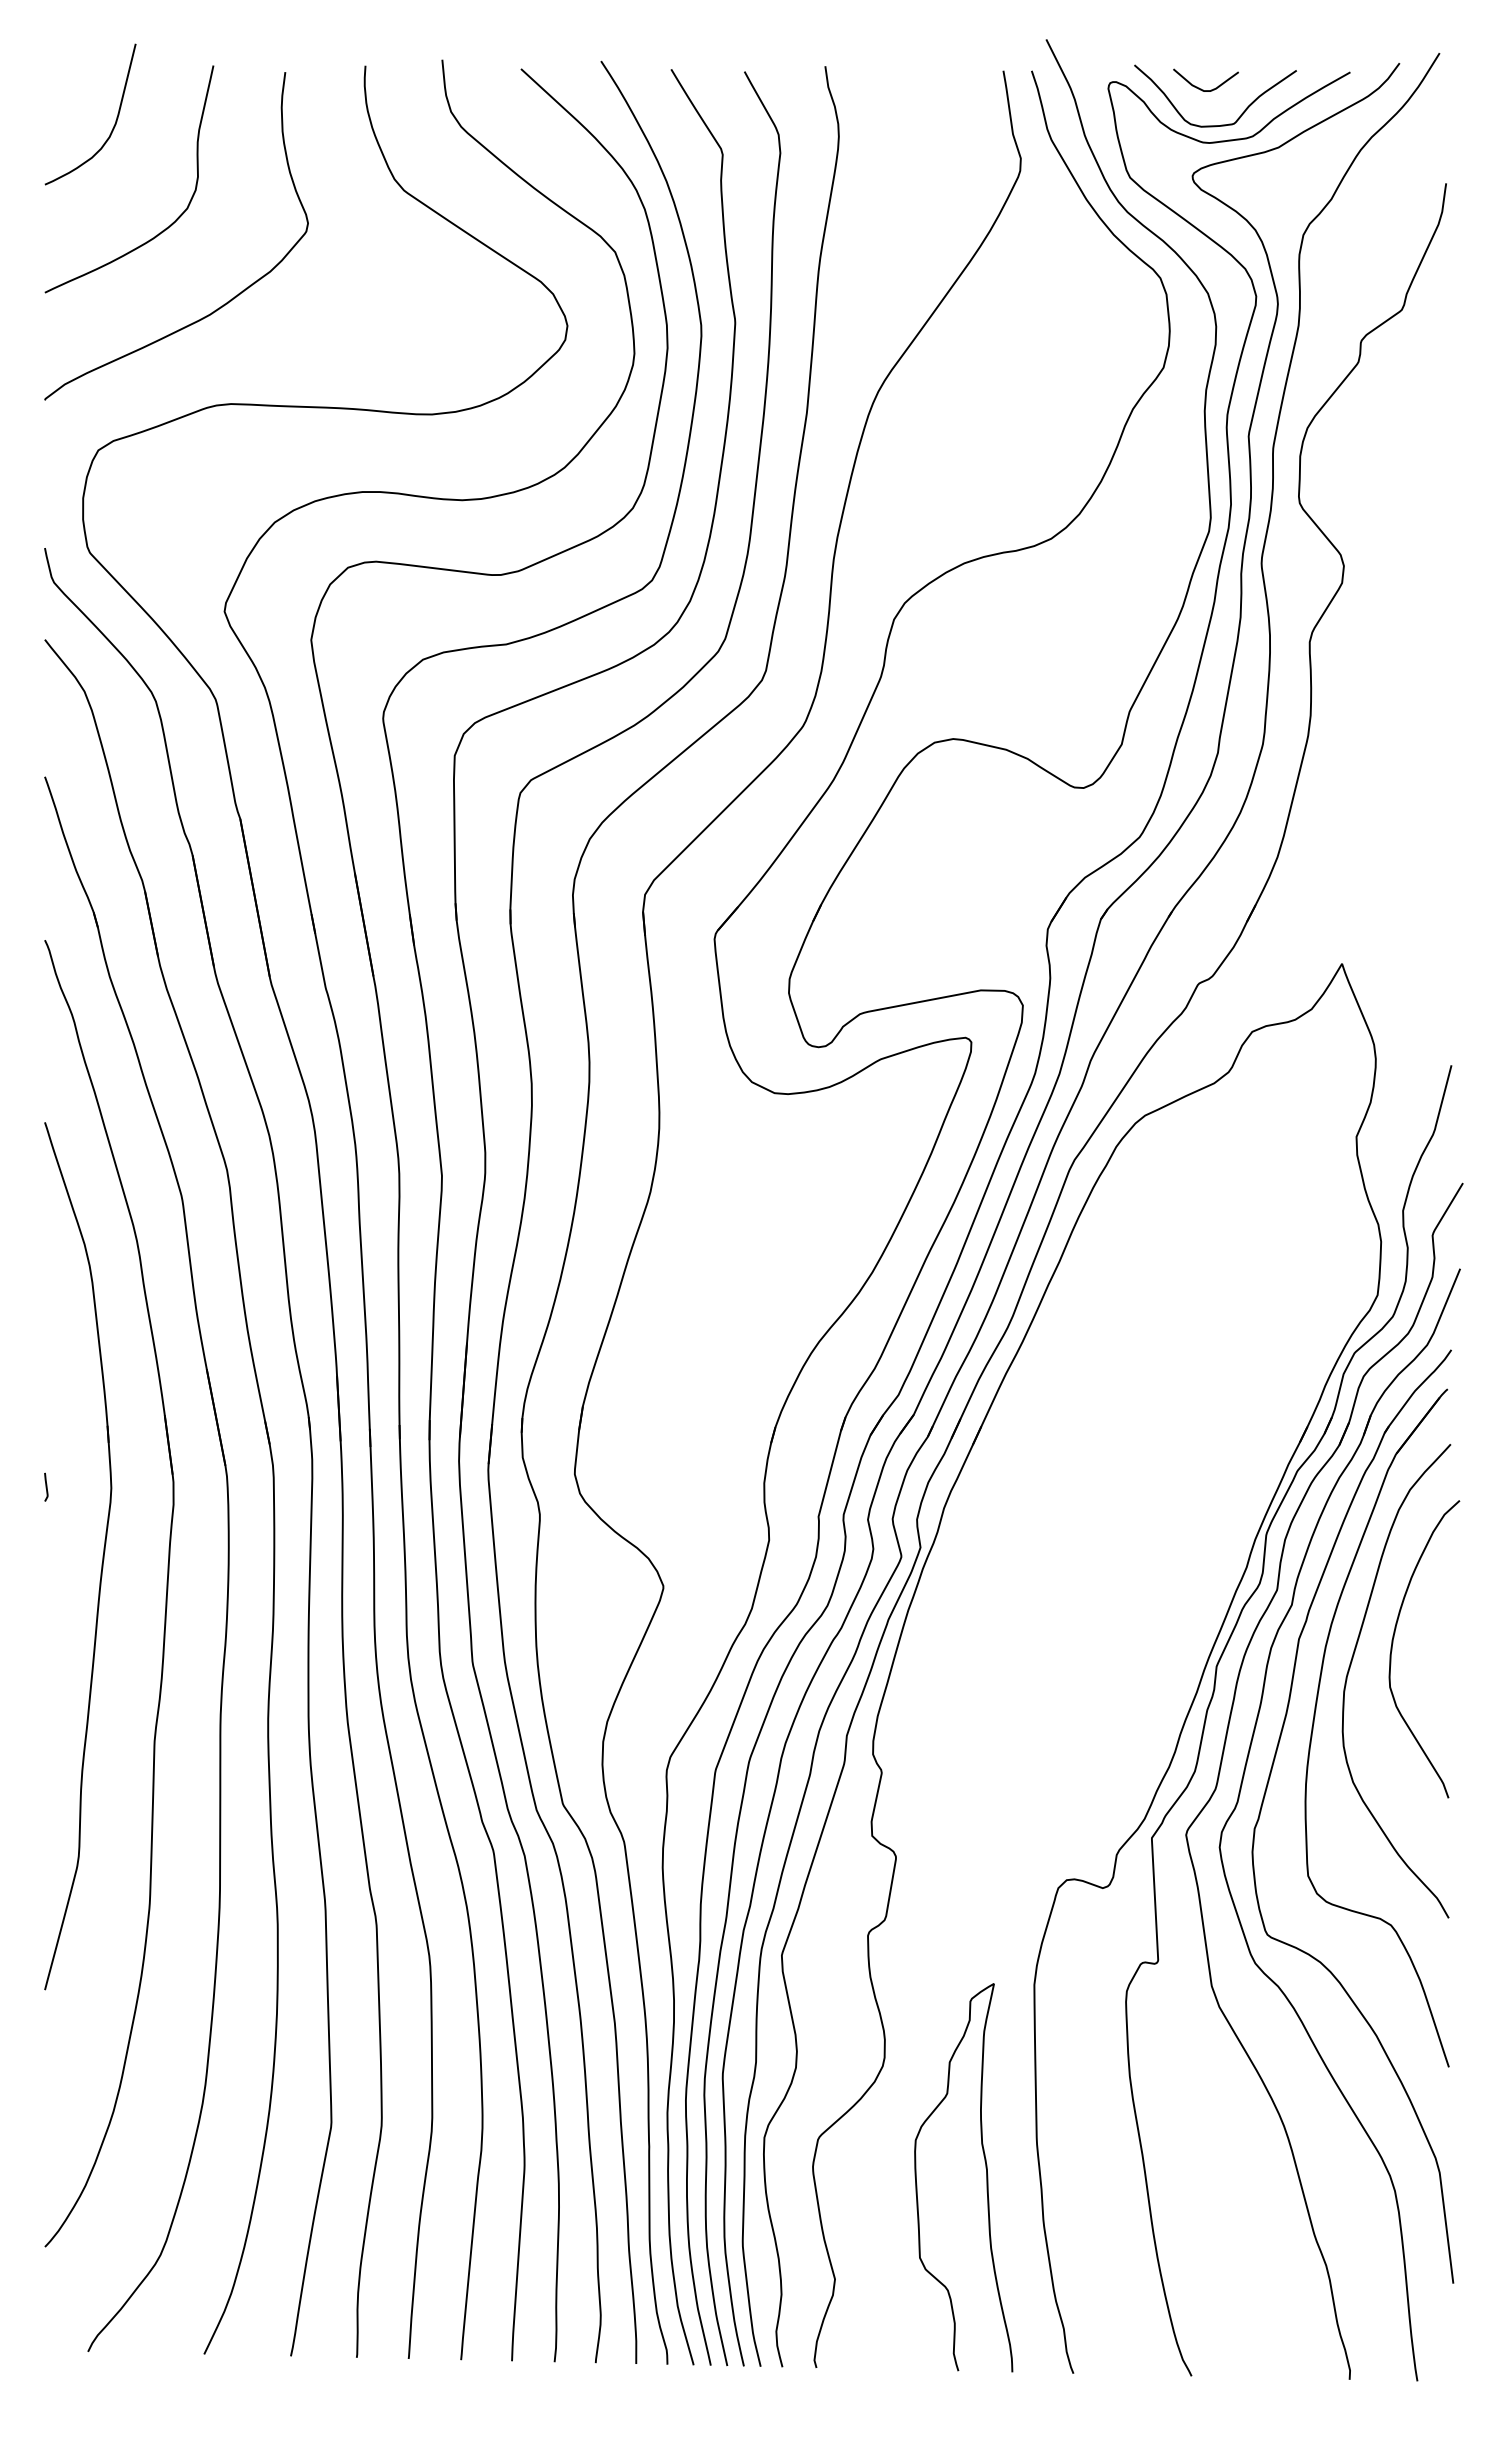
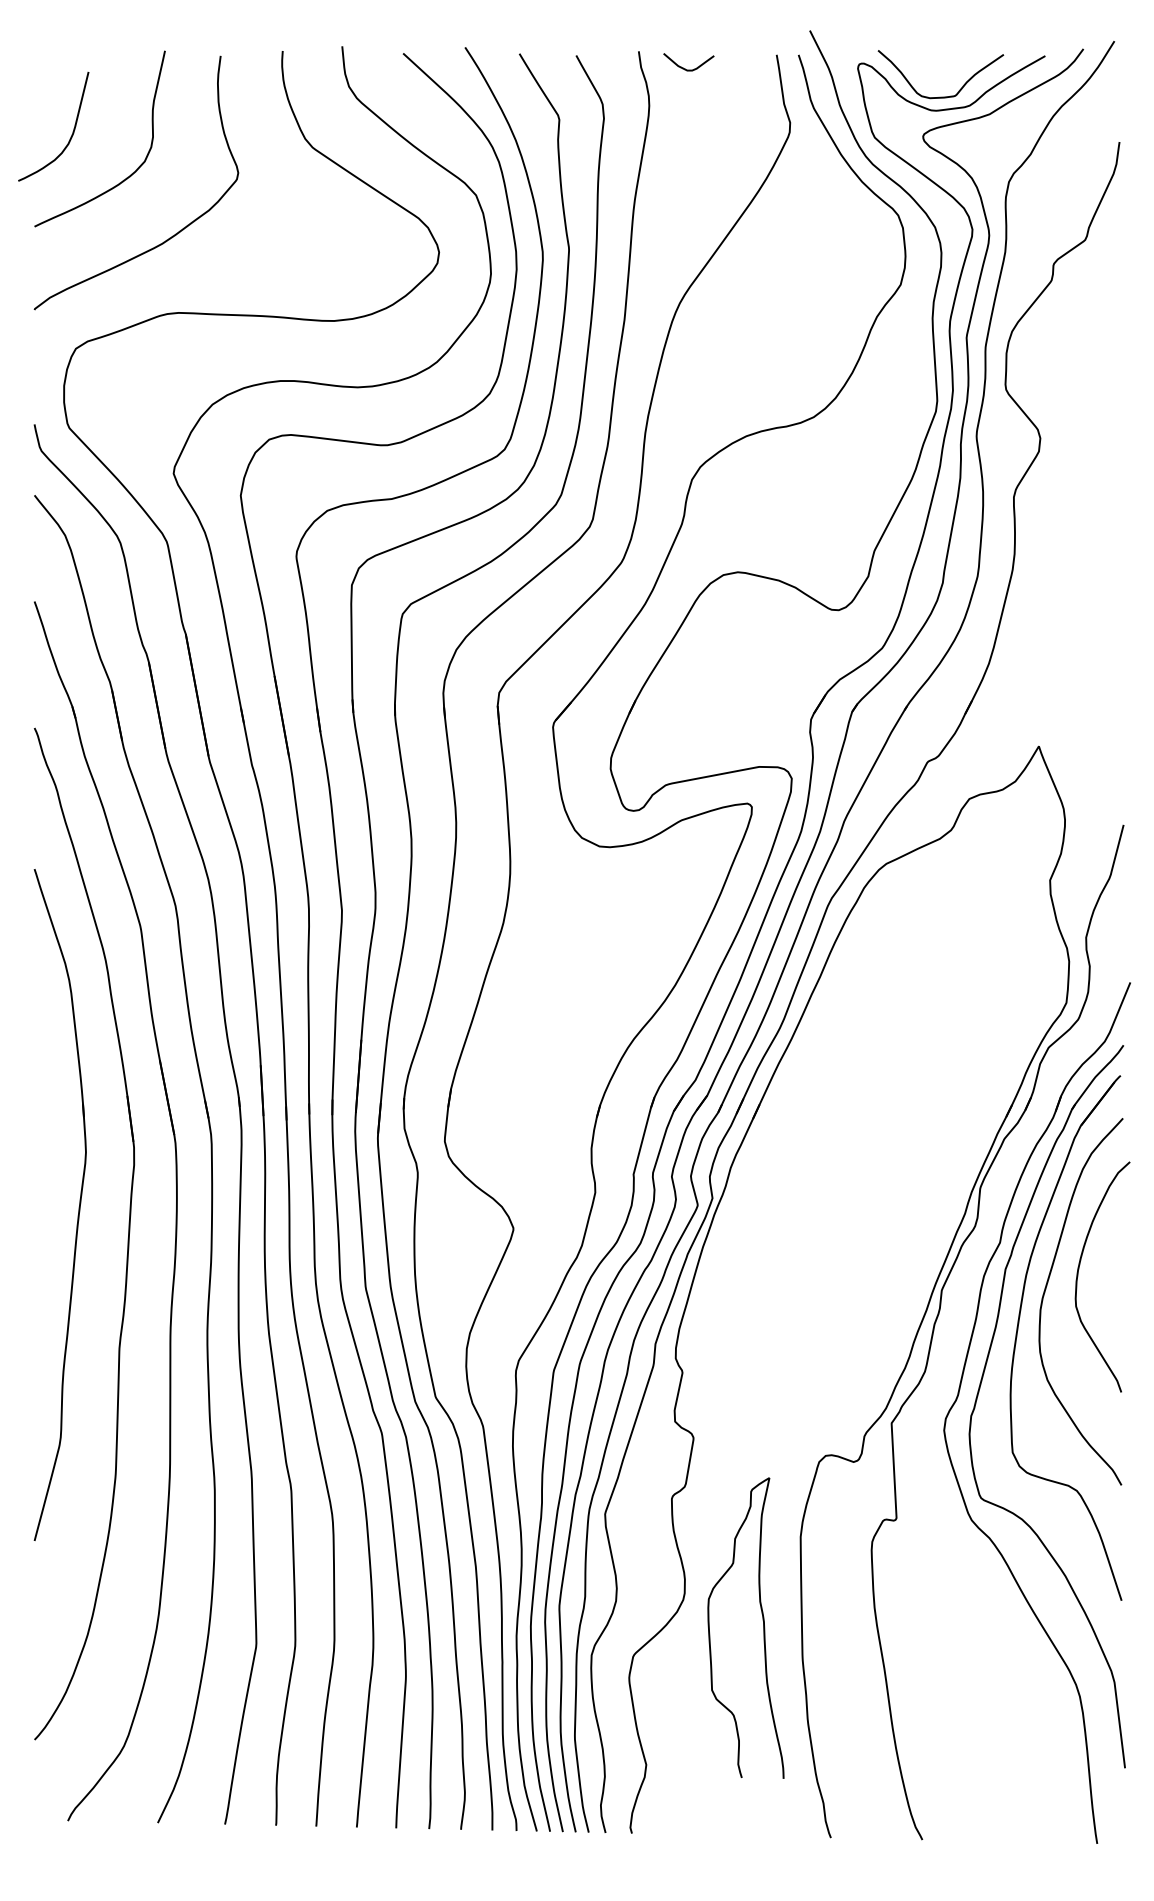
curve: (1201, 88) -> (685, 68), moved
curve: (113, 125) -> (71, 135), moved
curve: (46, 1486) -> (35, 1151), removed
part: (1222, 1762) -> (946, 1364), removed
curve: (986, 2177) -> (763, 1628), moved

